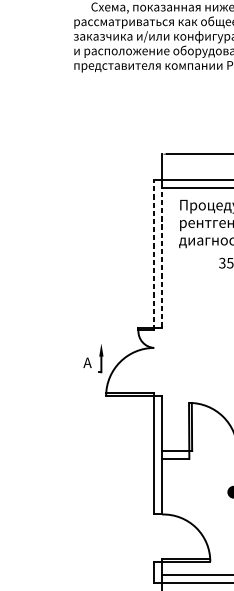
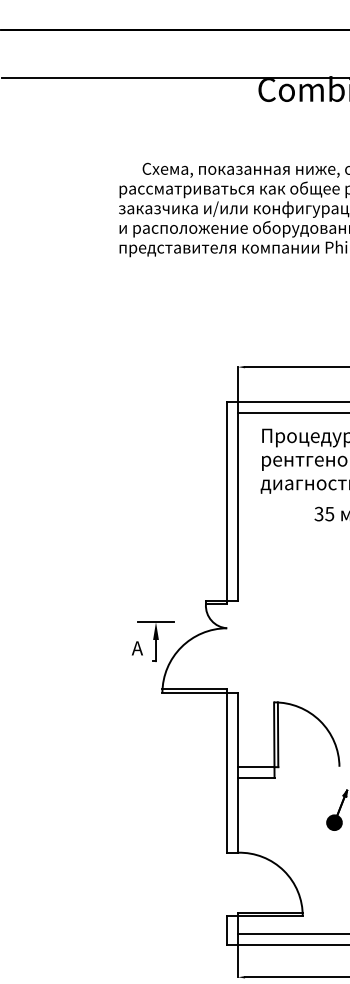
line: (154, 254) -> (227, 502), dashed -> solid
line: (161, 257) -> (237, 506), dashed -> solid
line: (101, 343) -> (155, 622), added

